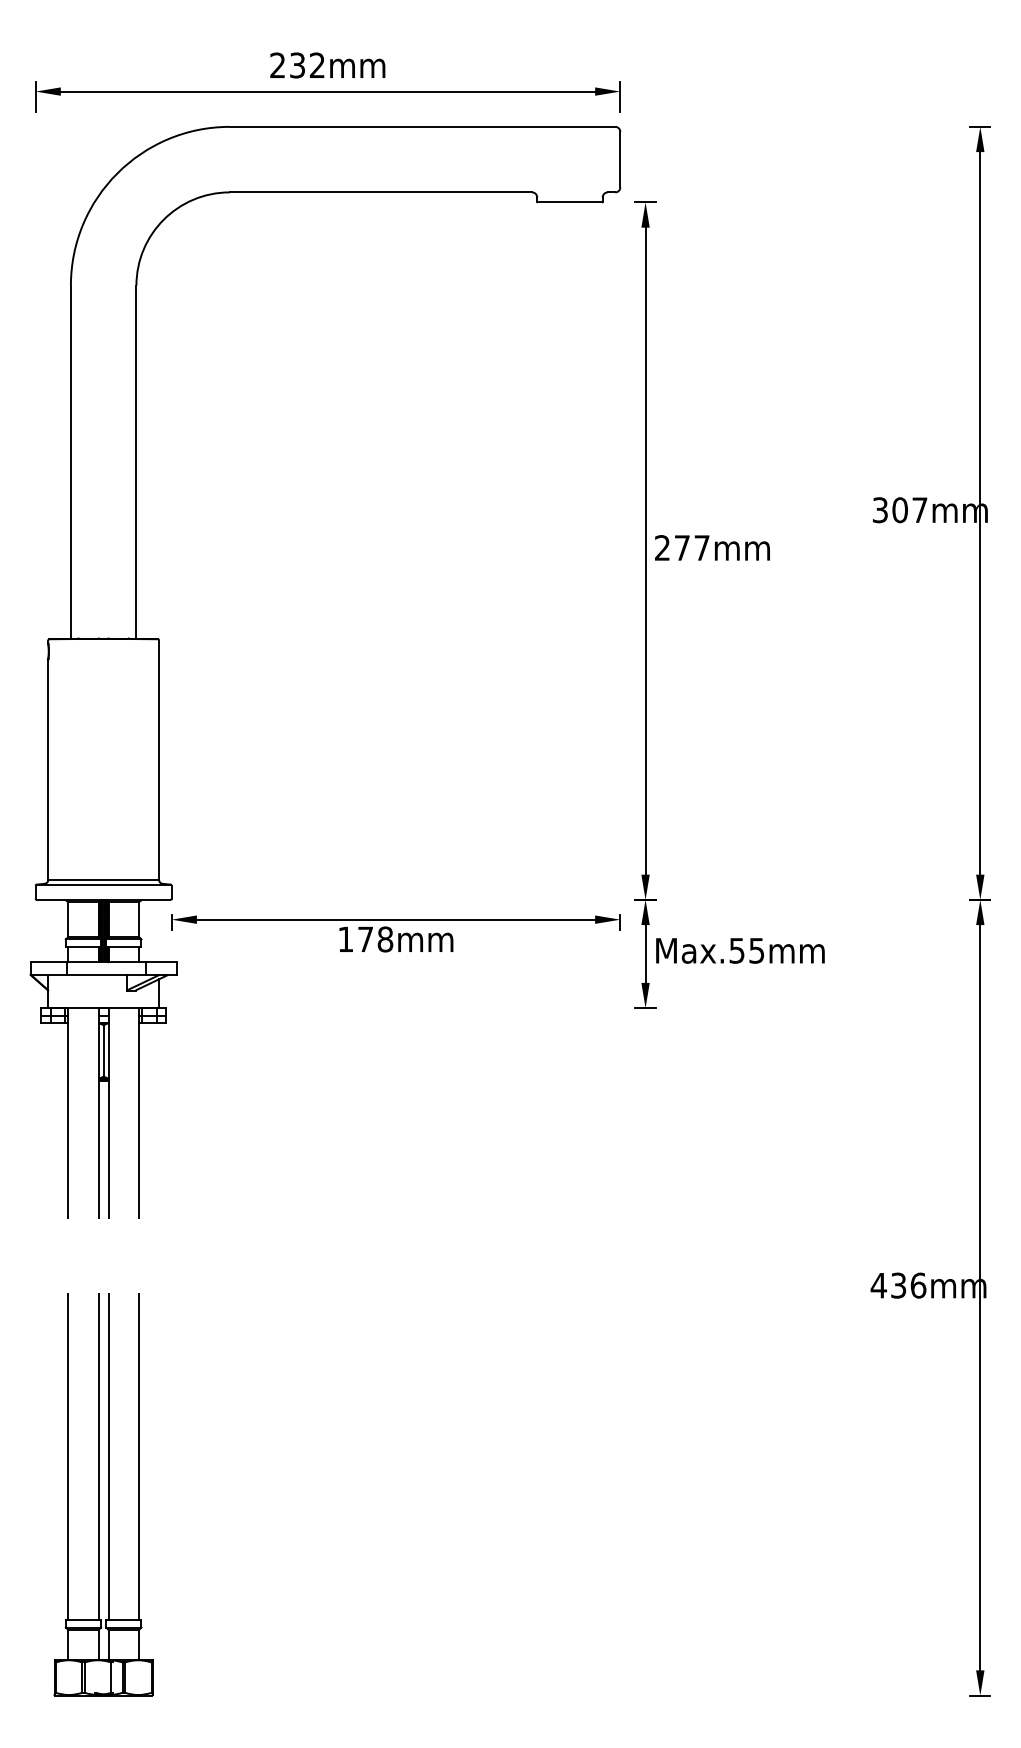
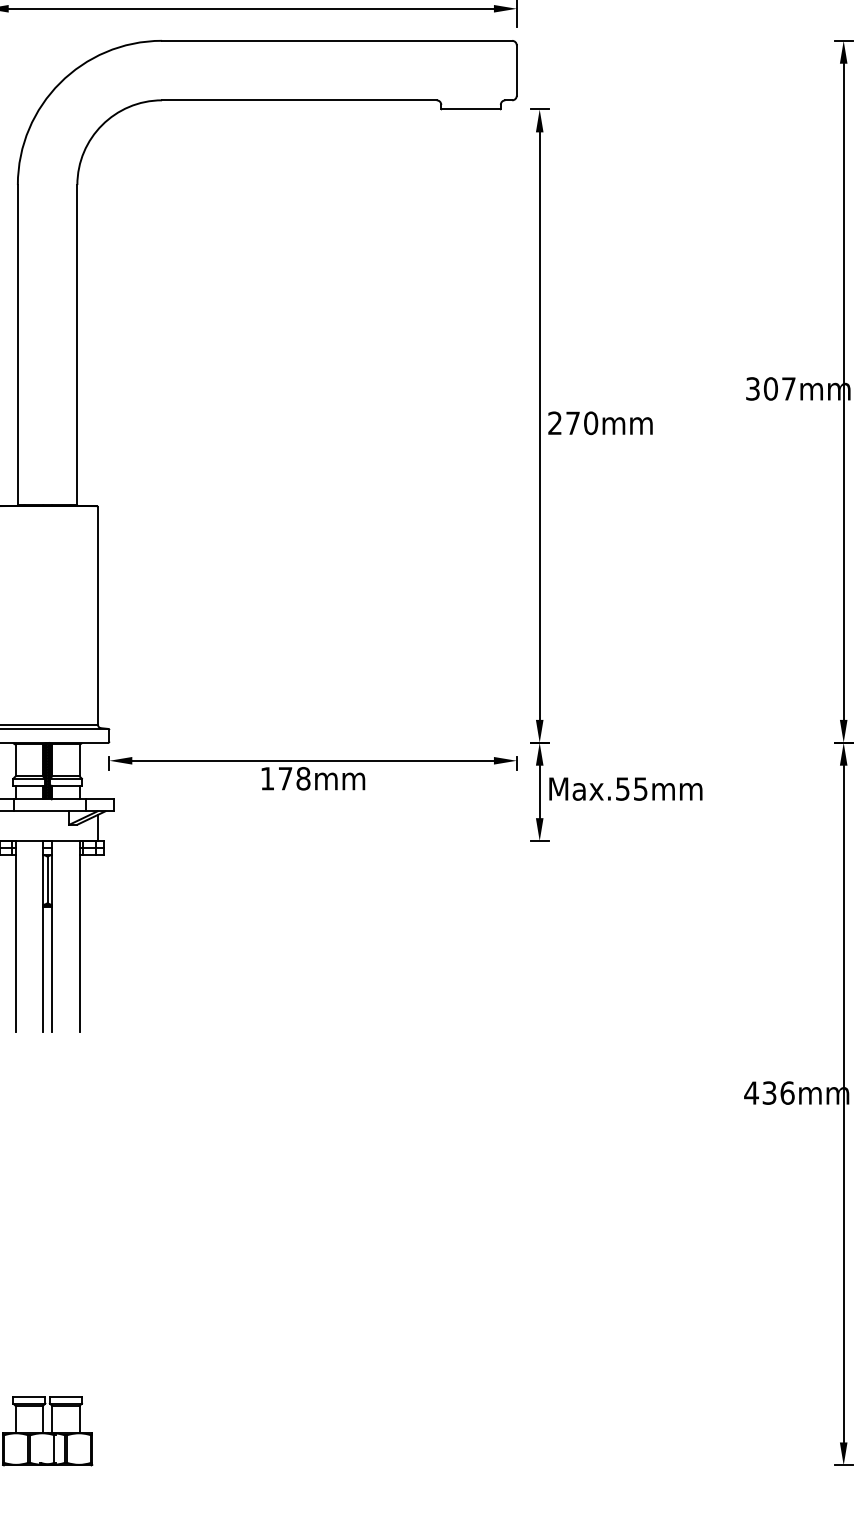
text: (701, 547) -> (590, 422), 277mm -> 270mm
line: (68, 1456) -> (15, 1248), removed
line: (98, 1456) -> (42, 1248), removed
line: (108, 1456) -> (52, 1248), removed
line: (138, 1456) -> (79, 1248), removed

